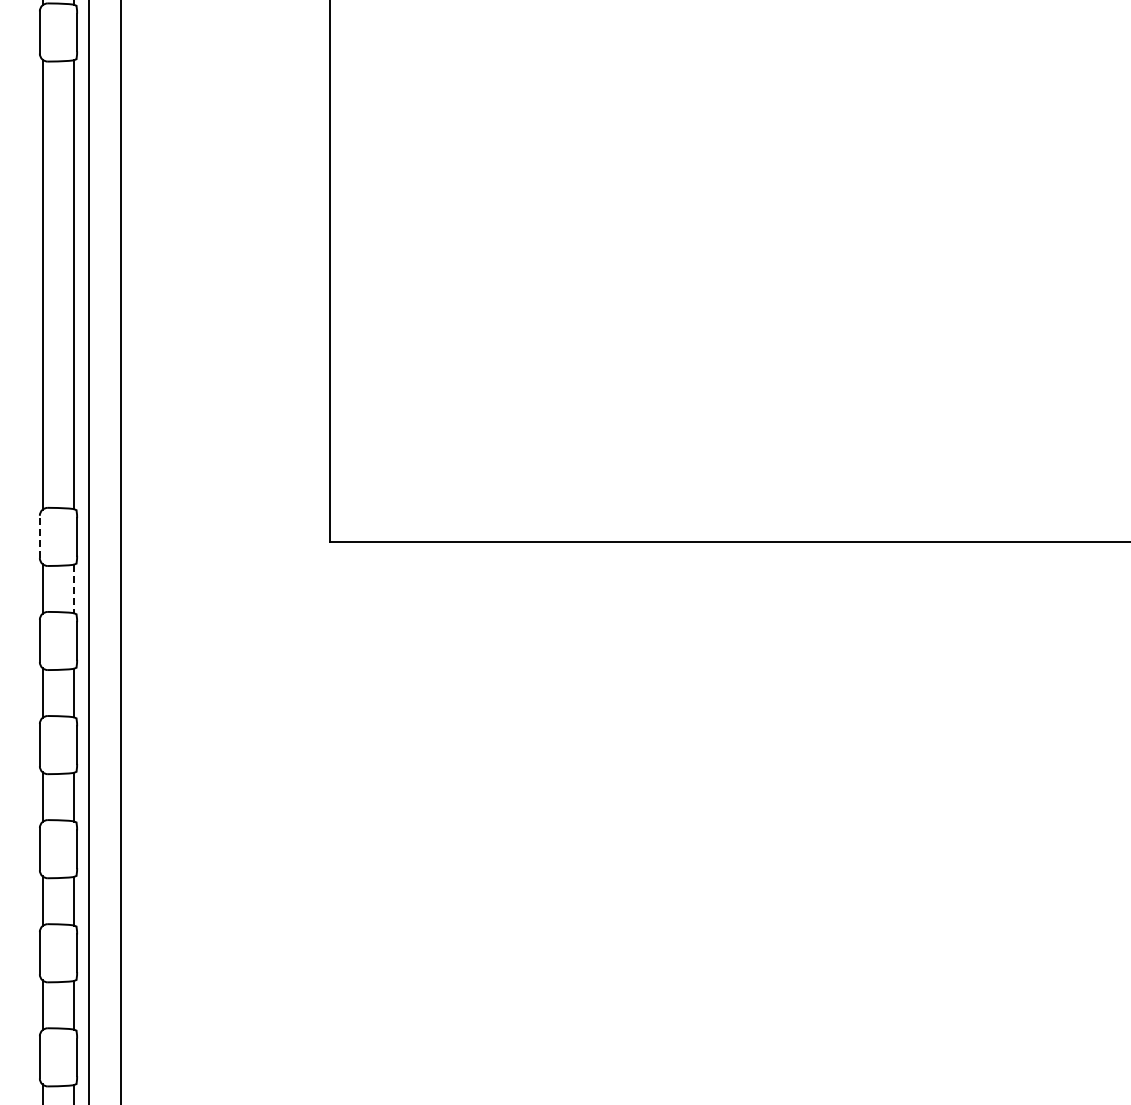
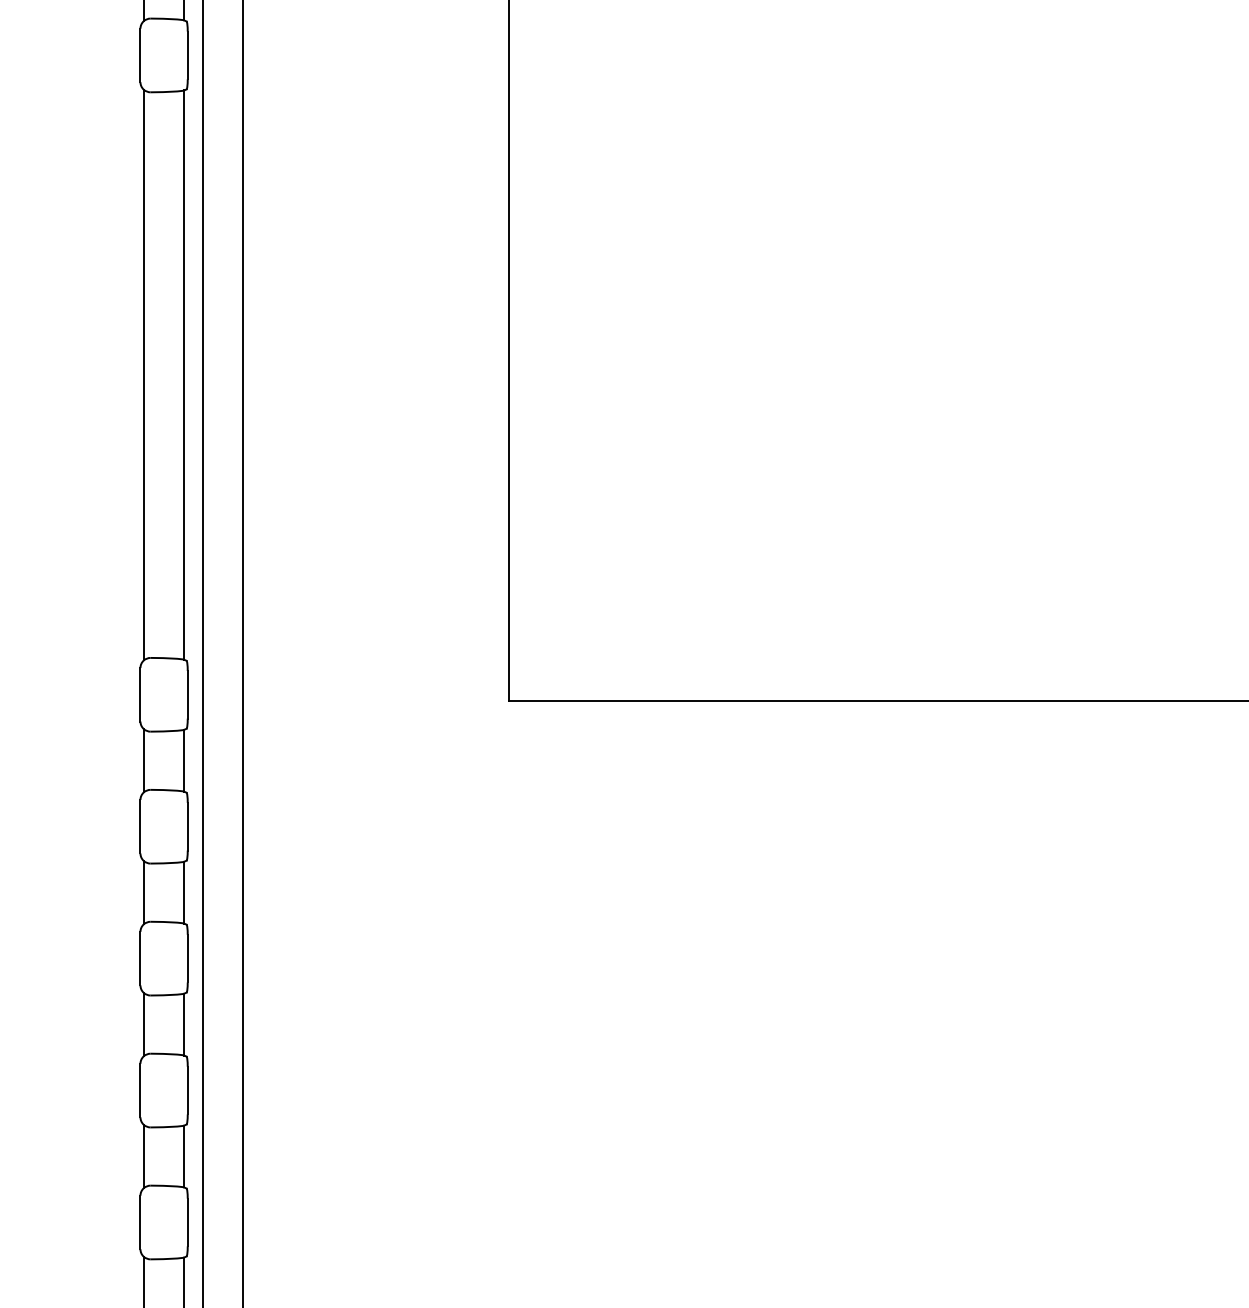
line: (39, 536) -> (140, 694), dashed -> solid
line: (74, 589) -> (184, 761), dashed -> solid

